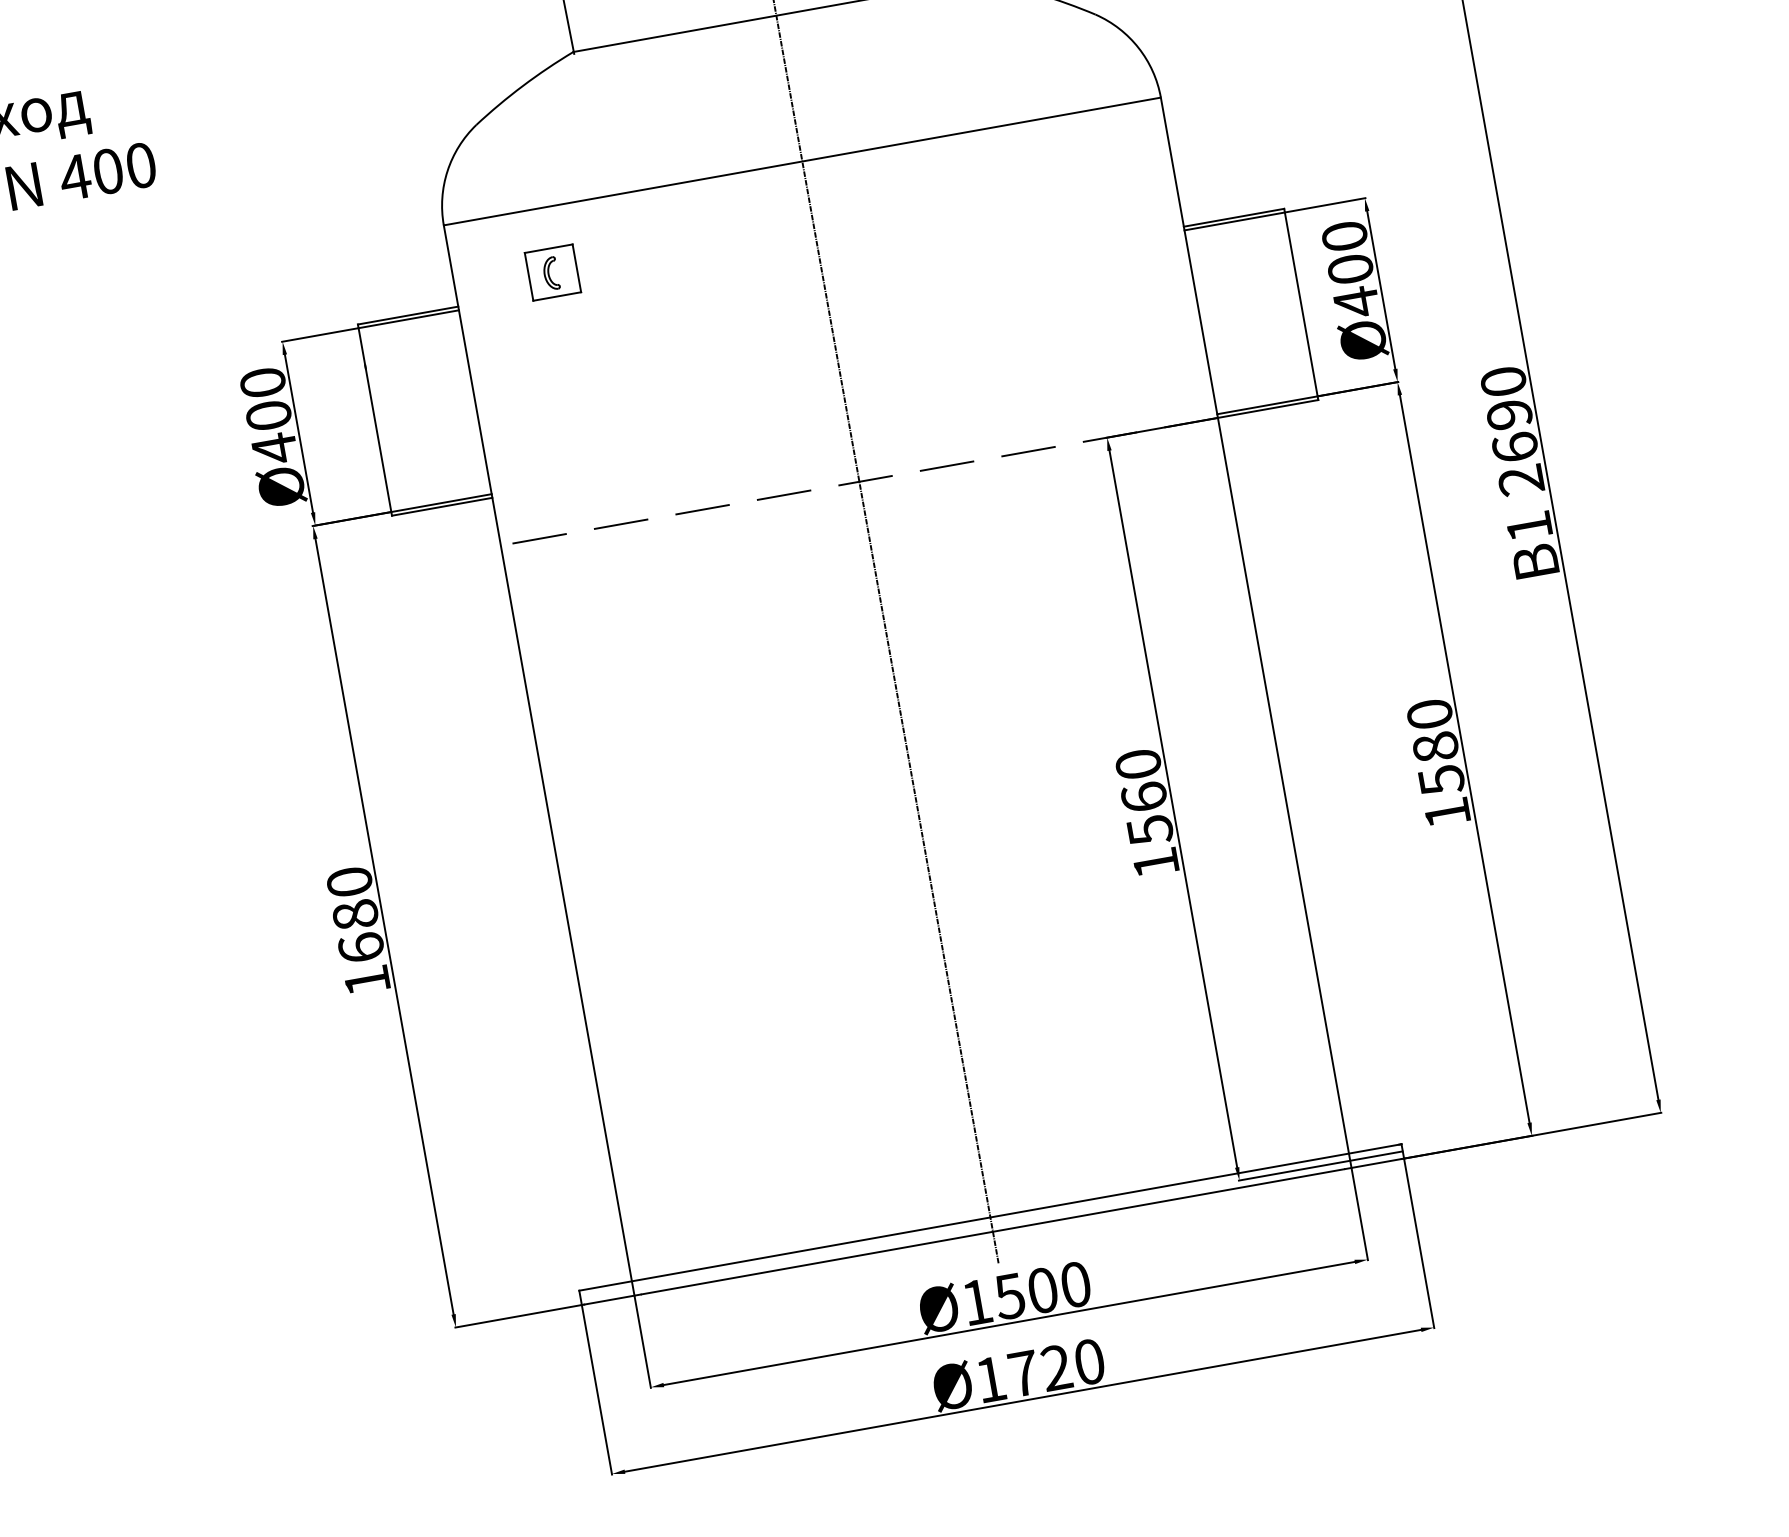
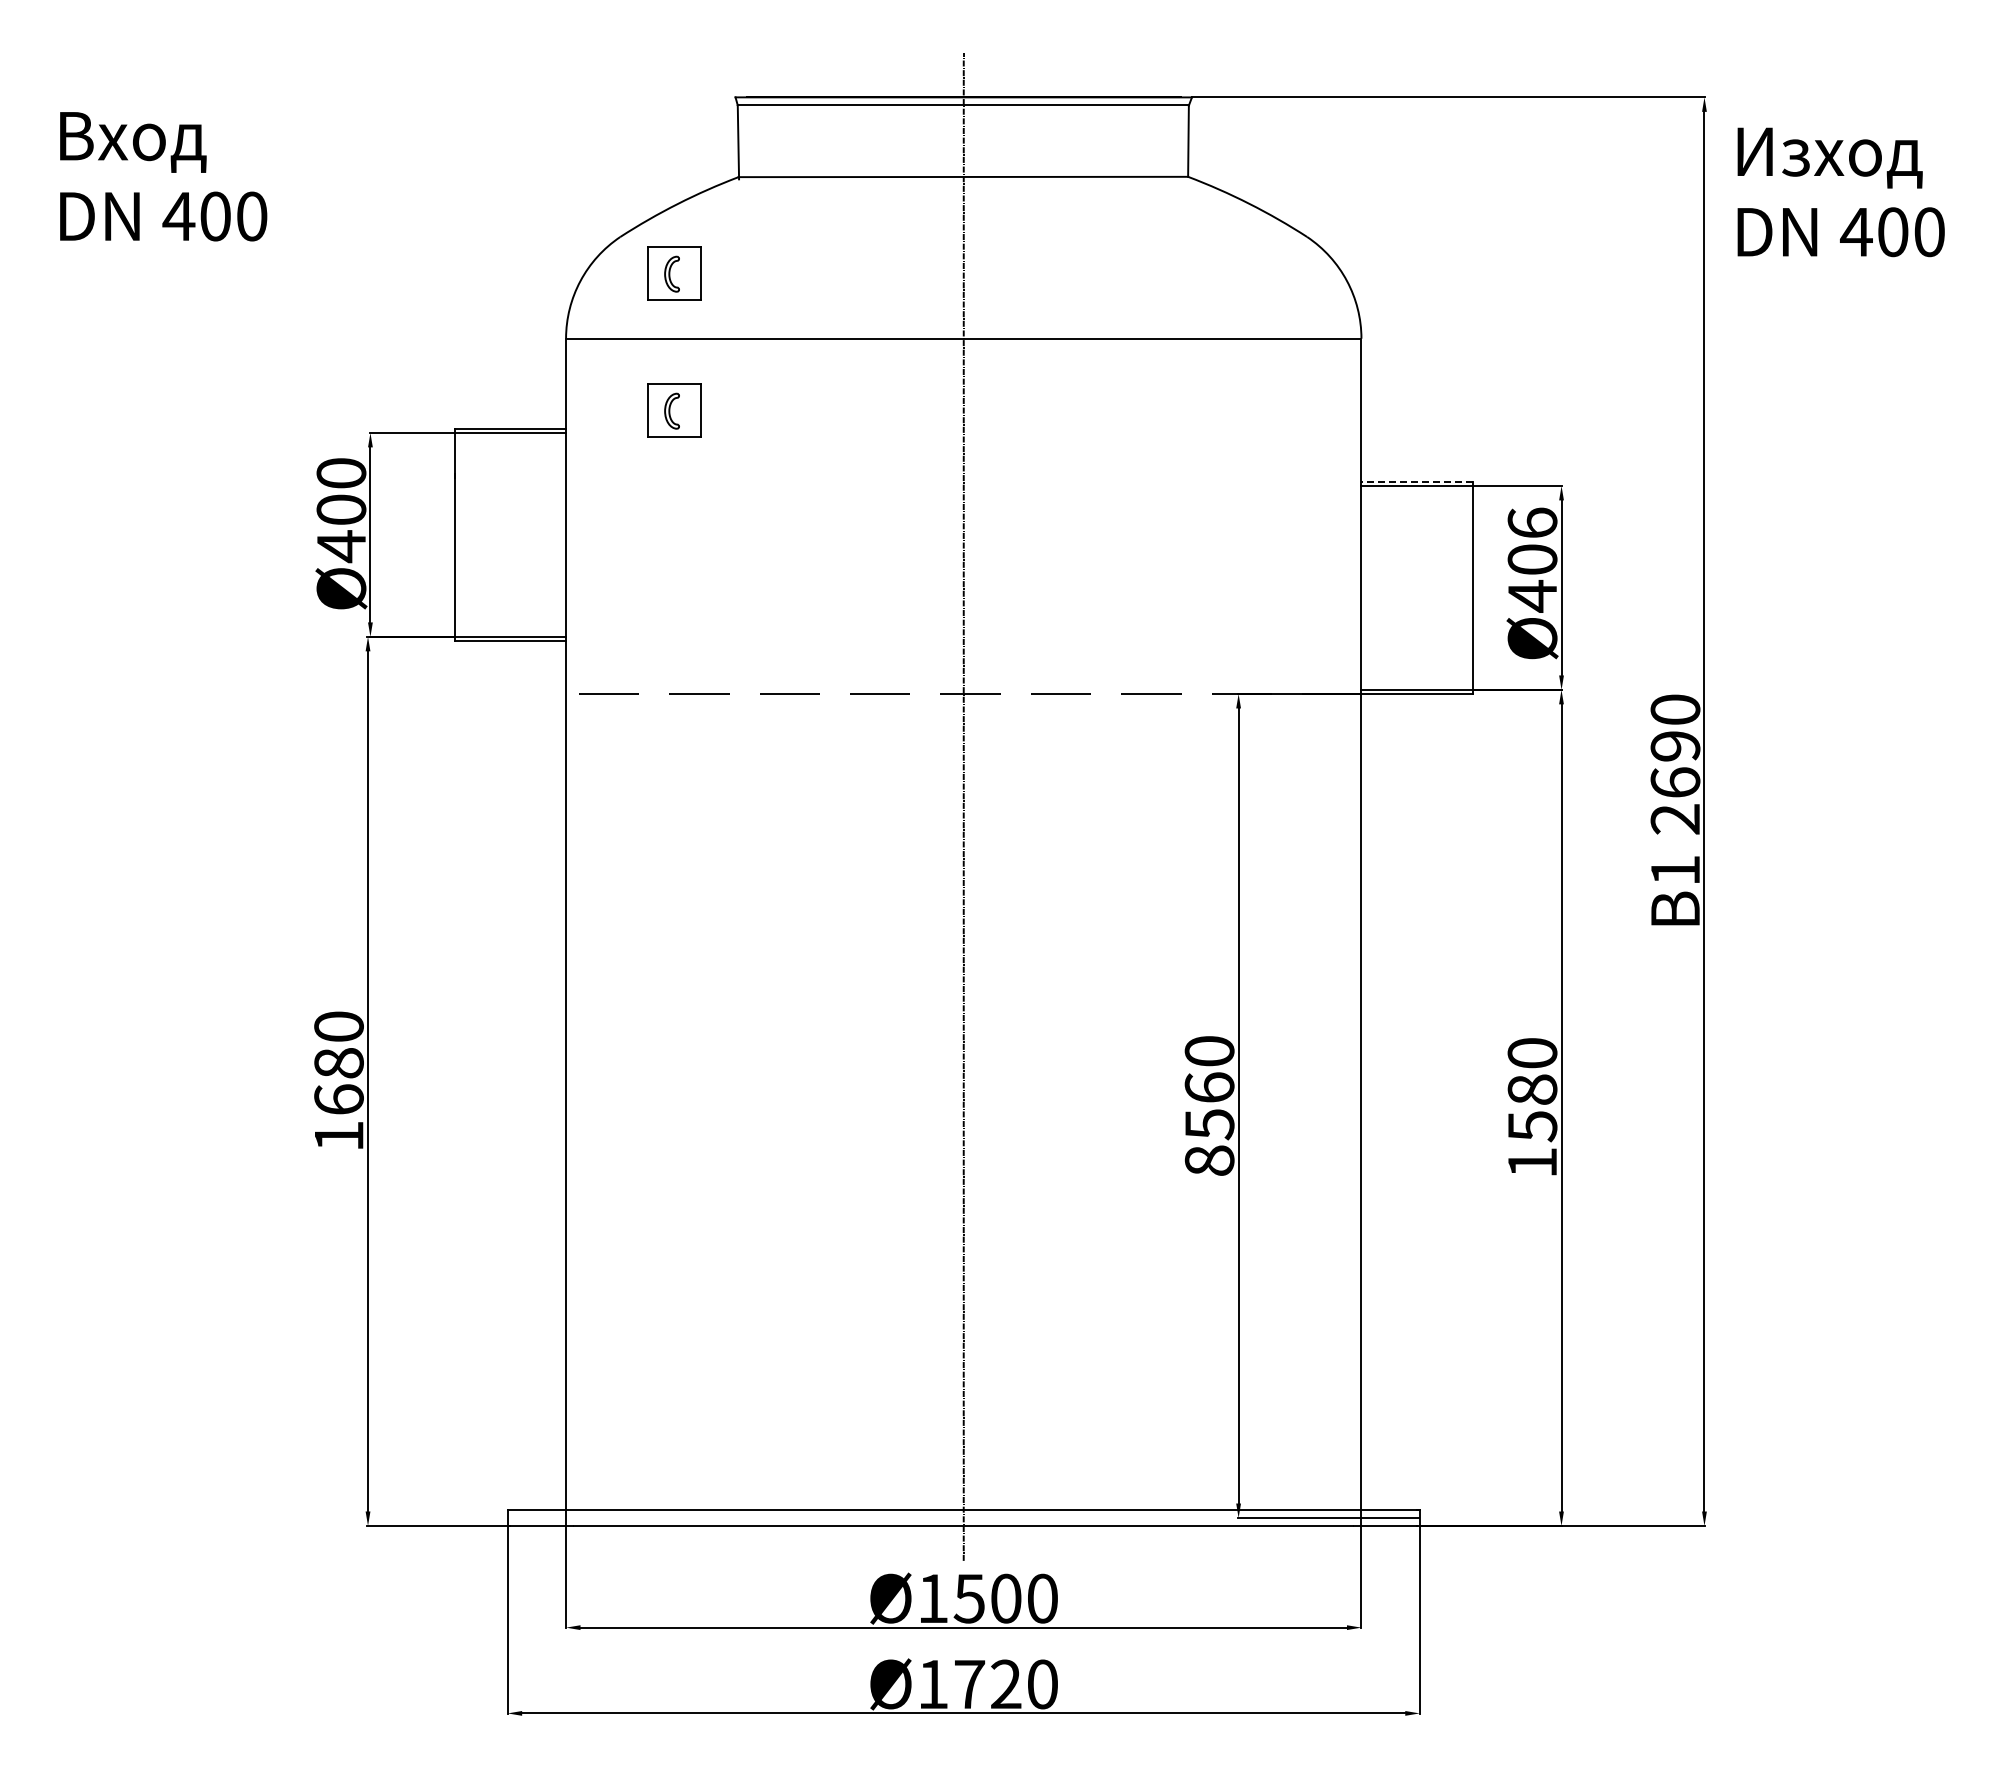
part: (531, 149) -> (674, 273), added
line: (1234, 217) -> (1417, 481), solid -> dashed
text: (1344, 235) -> (1532, 522), Ø400 -> Ø406
text: (1155, 862) -> (1209, 1160), 1560 -> 8560

